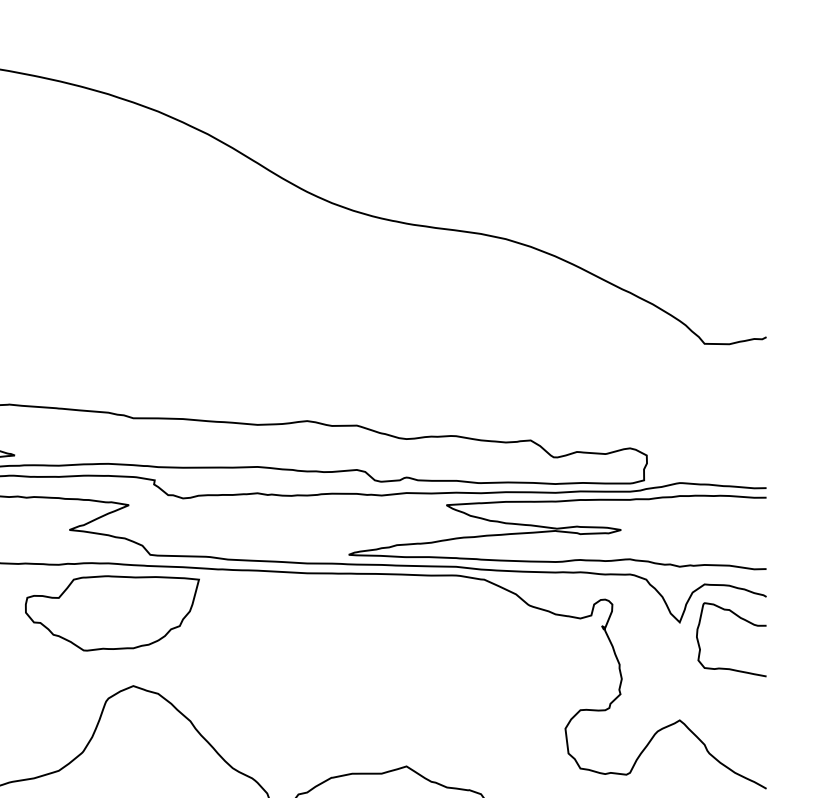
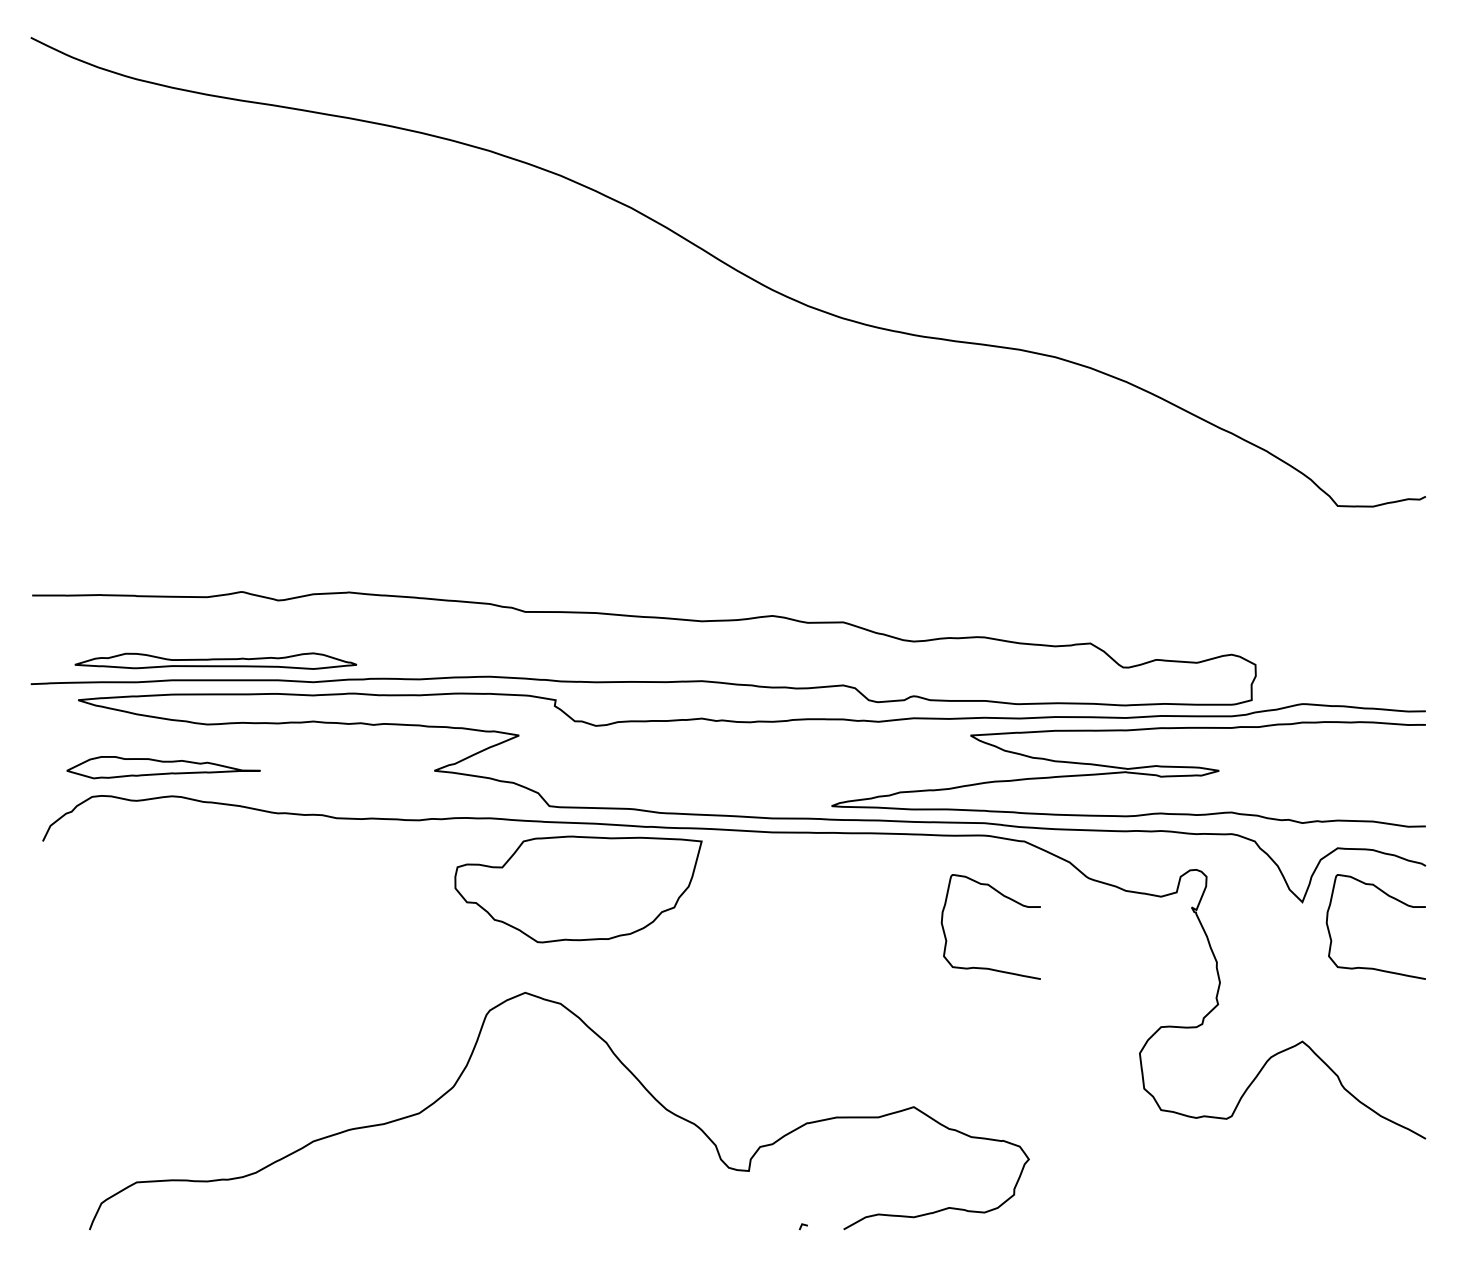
part: (112, 613) -> (578, 889), moved
curve: (470, 619) -> (1004, 897), added

